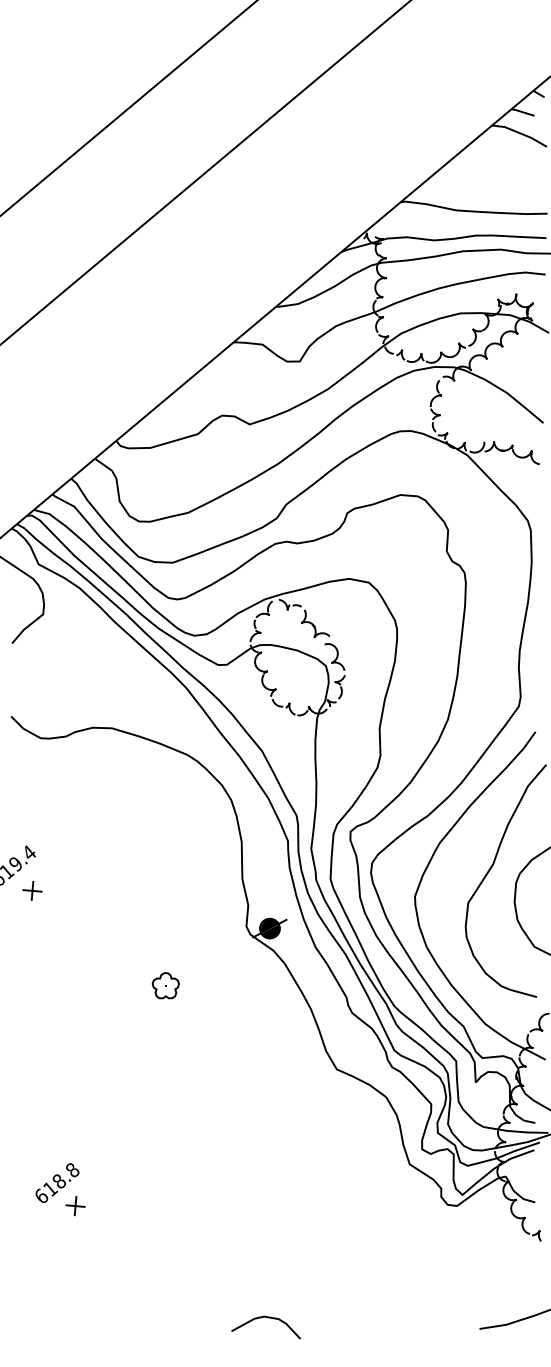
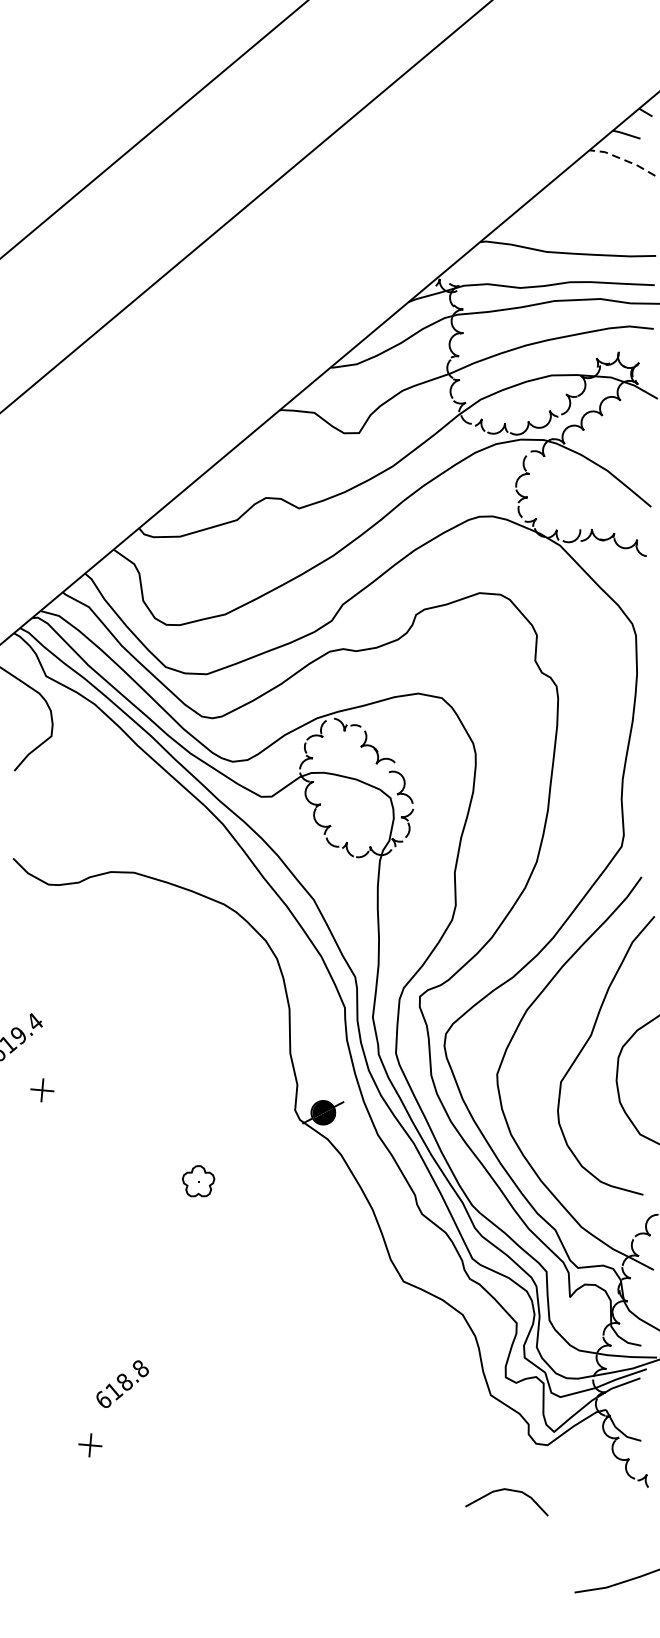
line: (520, 133) -> (623, 159), solid -> dashed
part: (32, 890) -> (42, 1089), moved
text: (57, 1182) -> (122, 1383), moved
curve: (267, 1318) -> (508, 1491), moved

